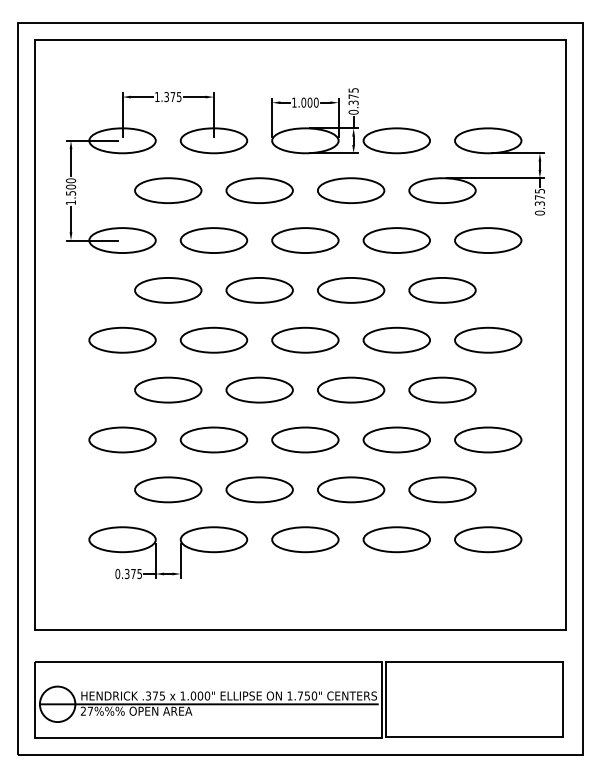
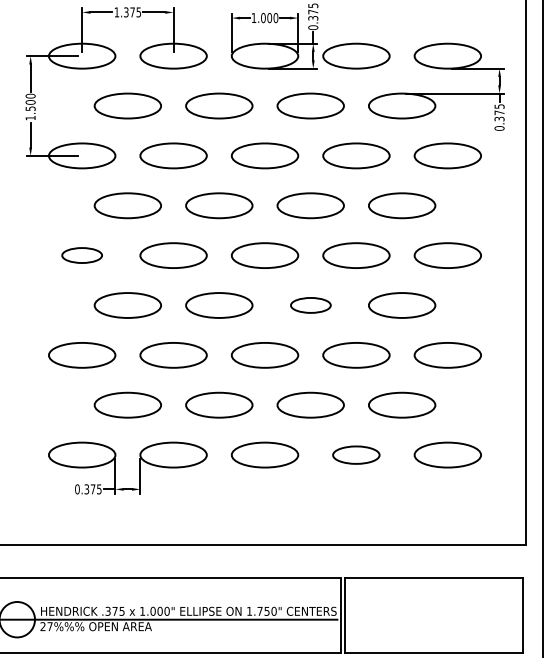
part: (122, 339) -> (82, 254), size x0.6
part: (351, 389) -> (311, 304), size x0.6
part: (396, 539) -> (356, 454), size x0.7

